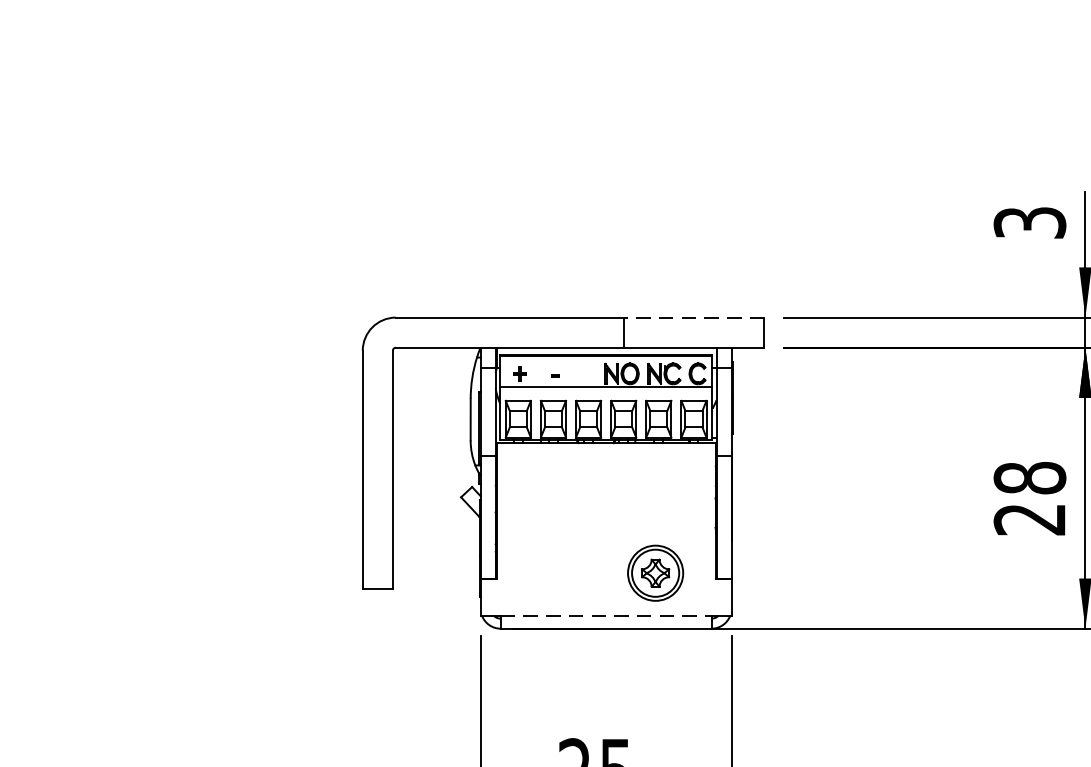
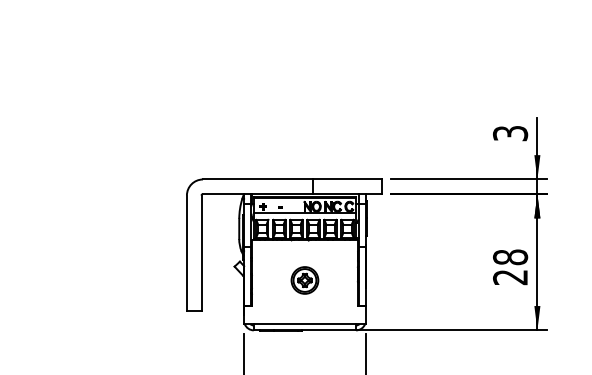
line: (693, 317) -> (347, 179), dashed -> solid
part: (654, 573) -> (304, 280), moved
line: (607, 616) -> (305, 324), dashed -> solid

